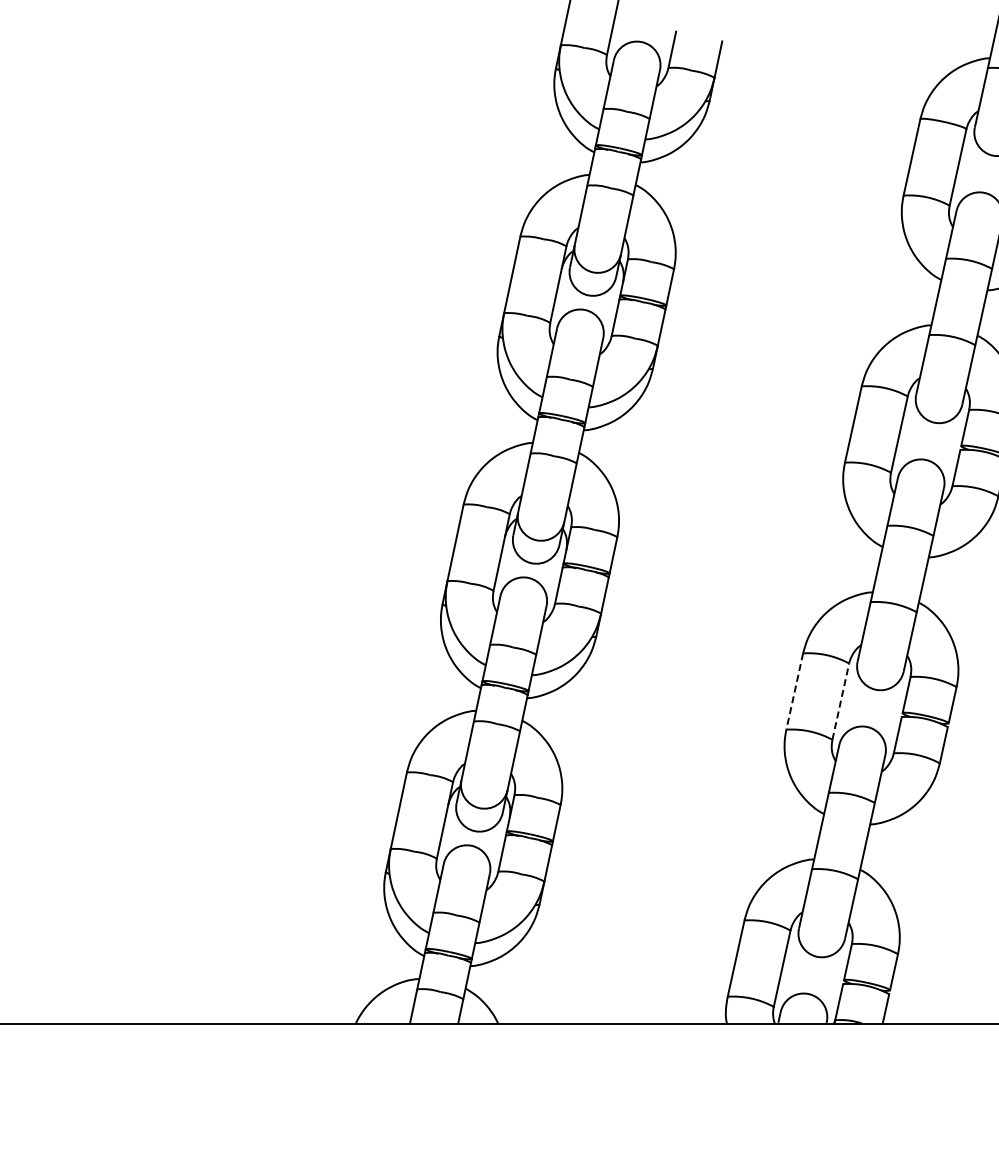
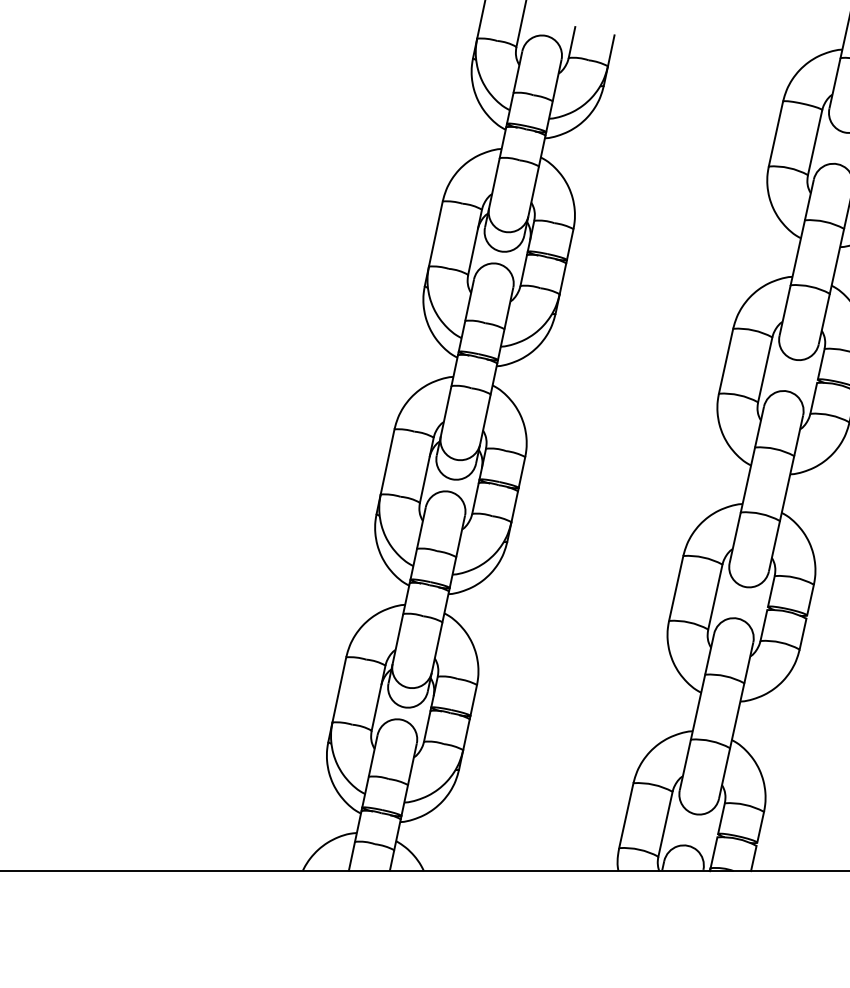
line: (794, 692) -> (675, 589), dashed -> solid
line: (840, 701) -> (715, 596), dashed -> solid

